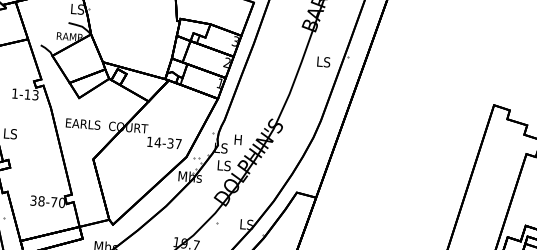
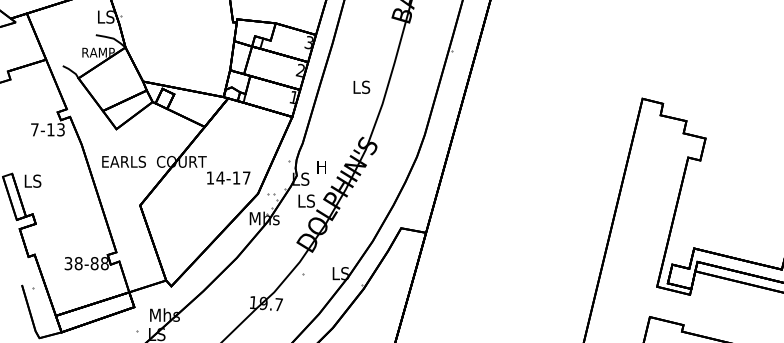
text: (323, 61) -> (361, 86), moved
text: (14, 93) -> (34, 129), 1-13 -> 7-13
text: (170, 143) -> (236, 177), 14-37 -> 14-17
text: (57, 202) -> (99, 263), 38-70 -> 38-88

